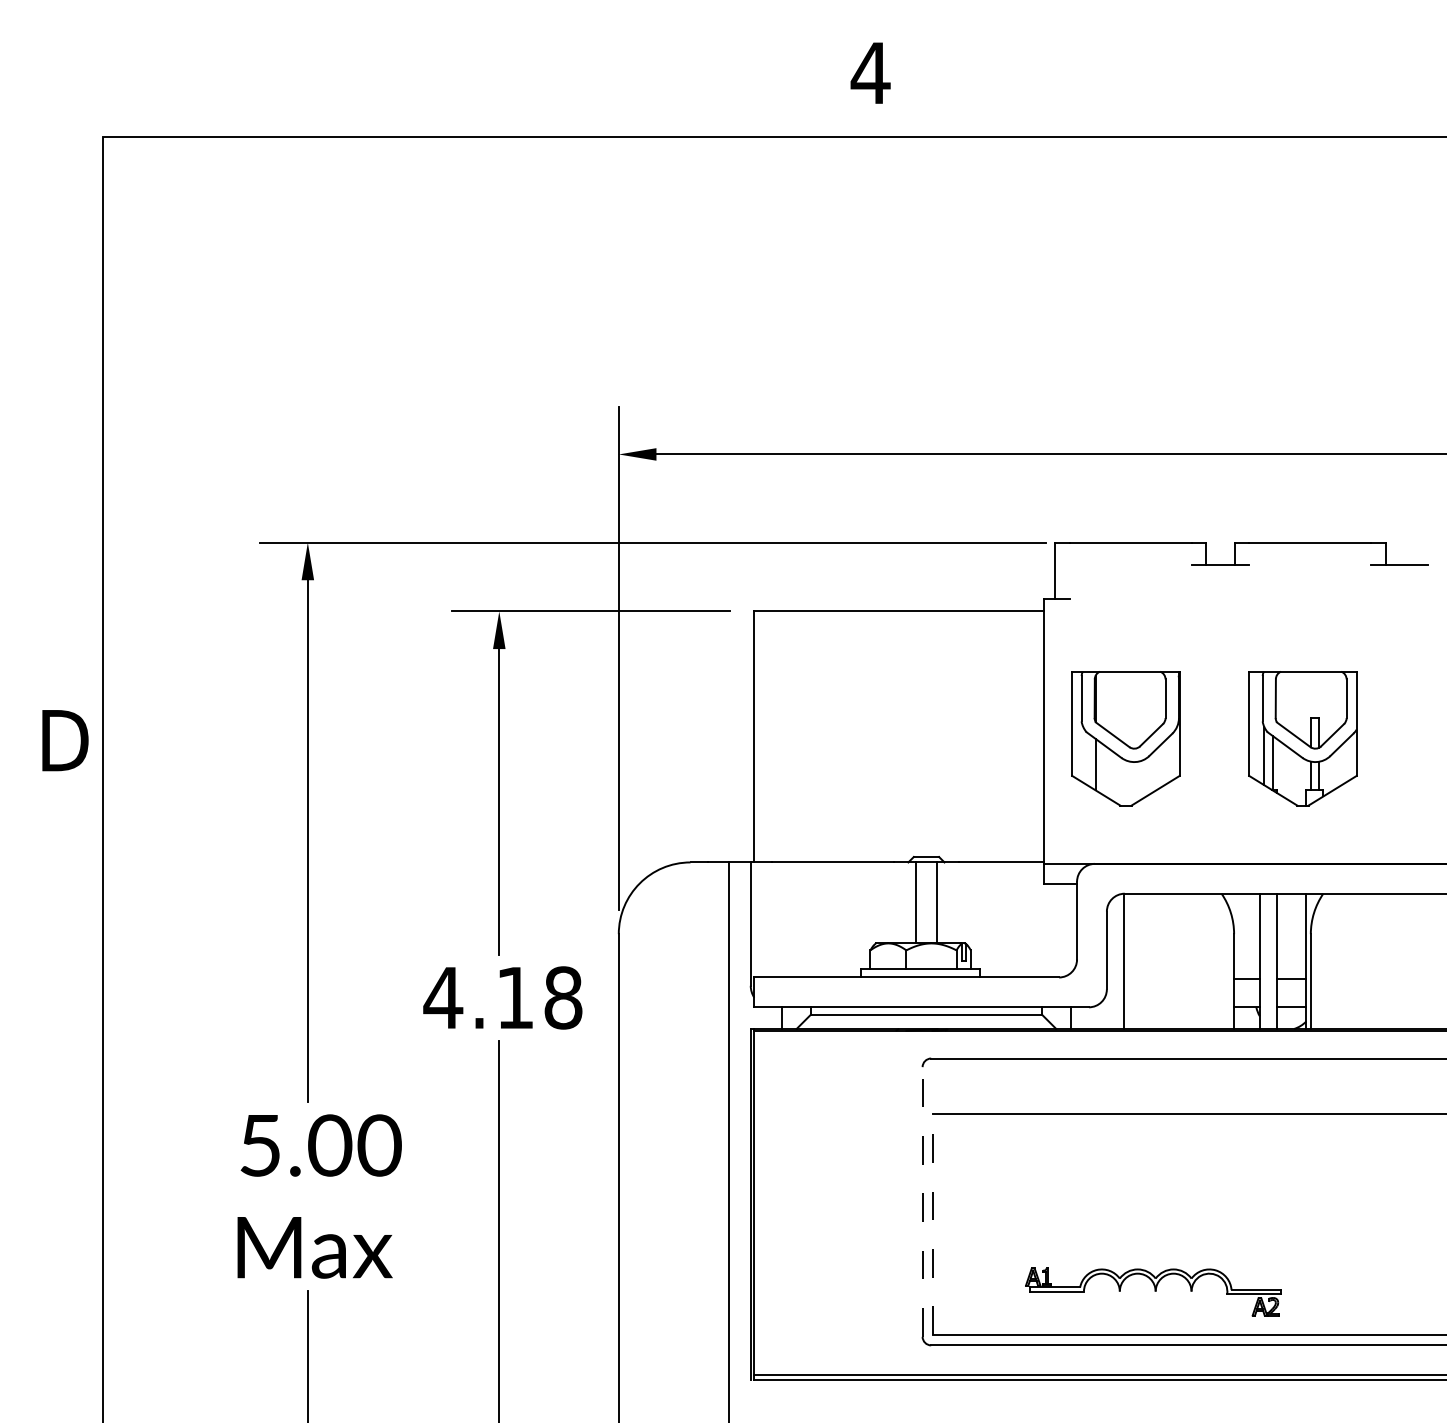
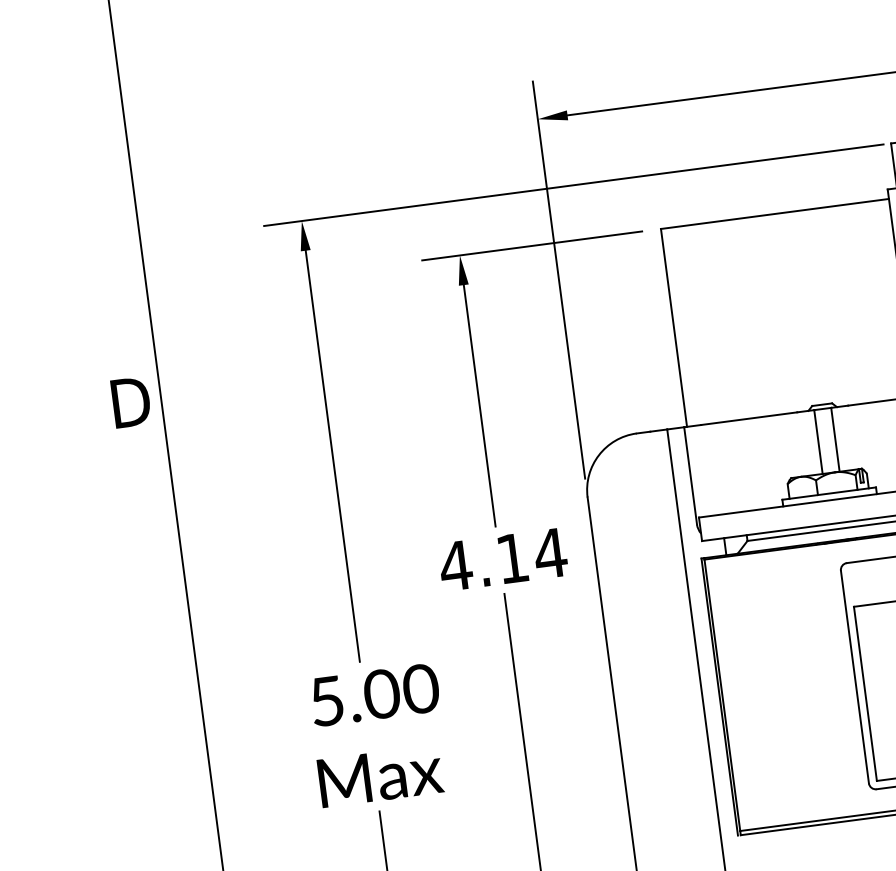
text: (563, 997) -> (550, 553), 4.18 -> 4.14
line: (922, 1201) -> (854, 676), dashed -> solid
line: (932, 1224) -> (865, 693), dashed -> solid

